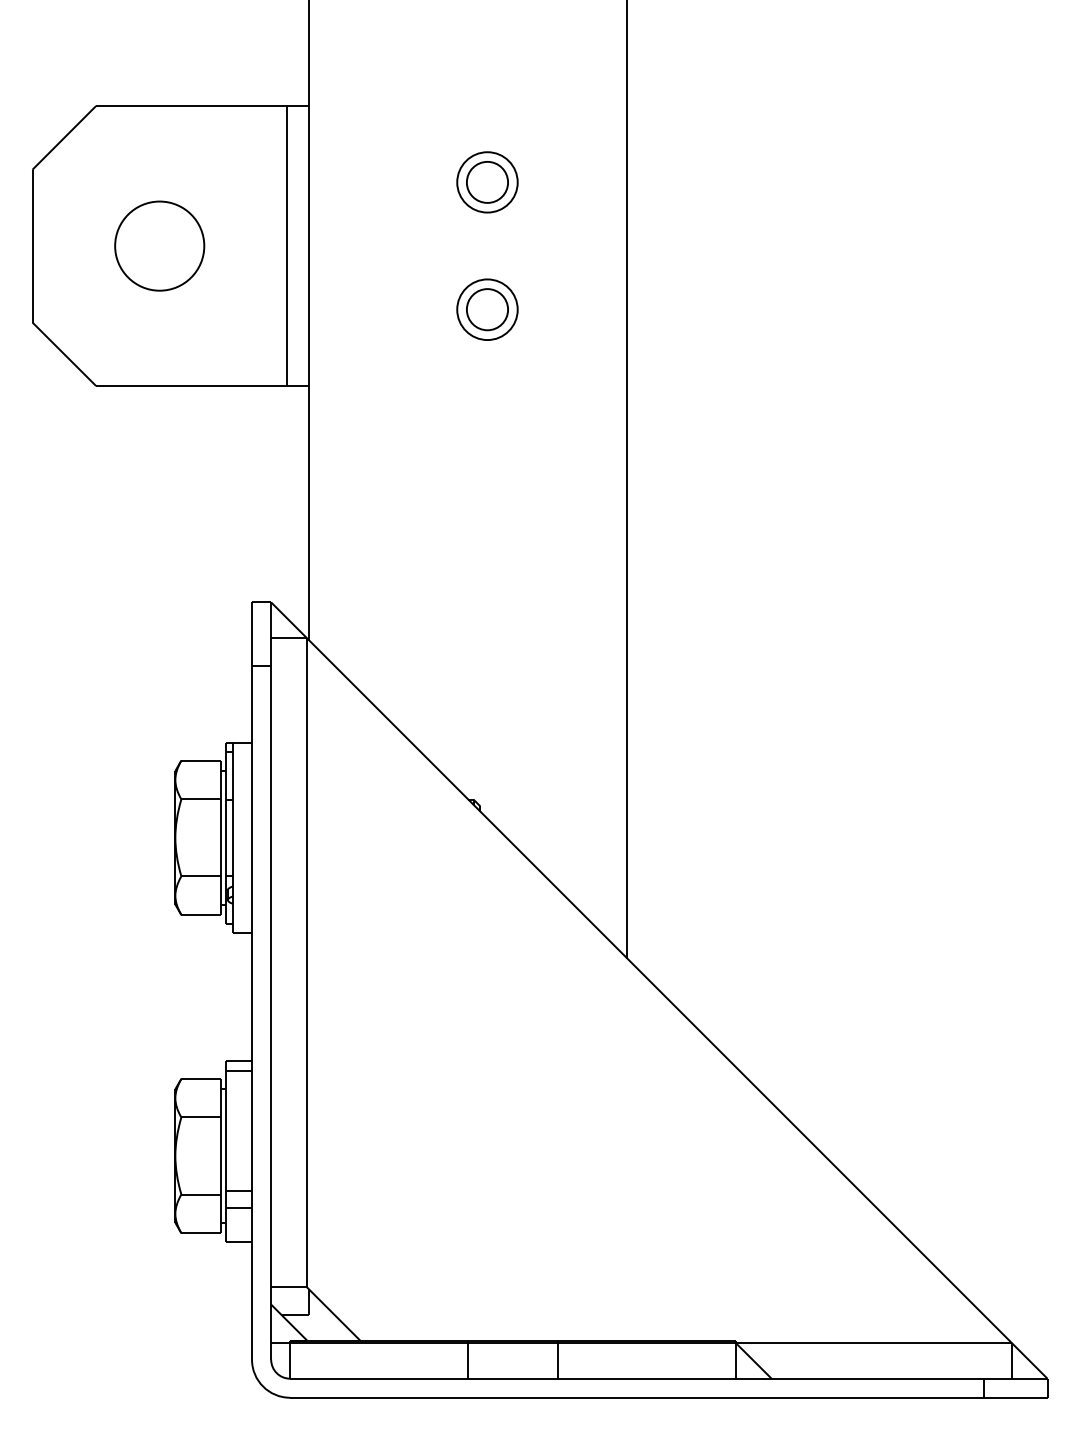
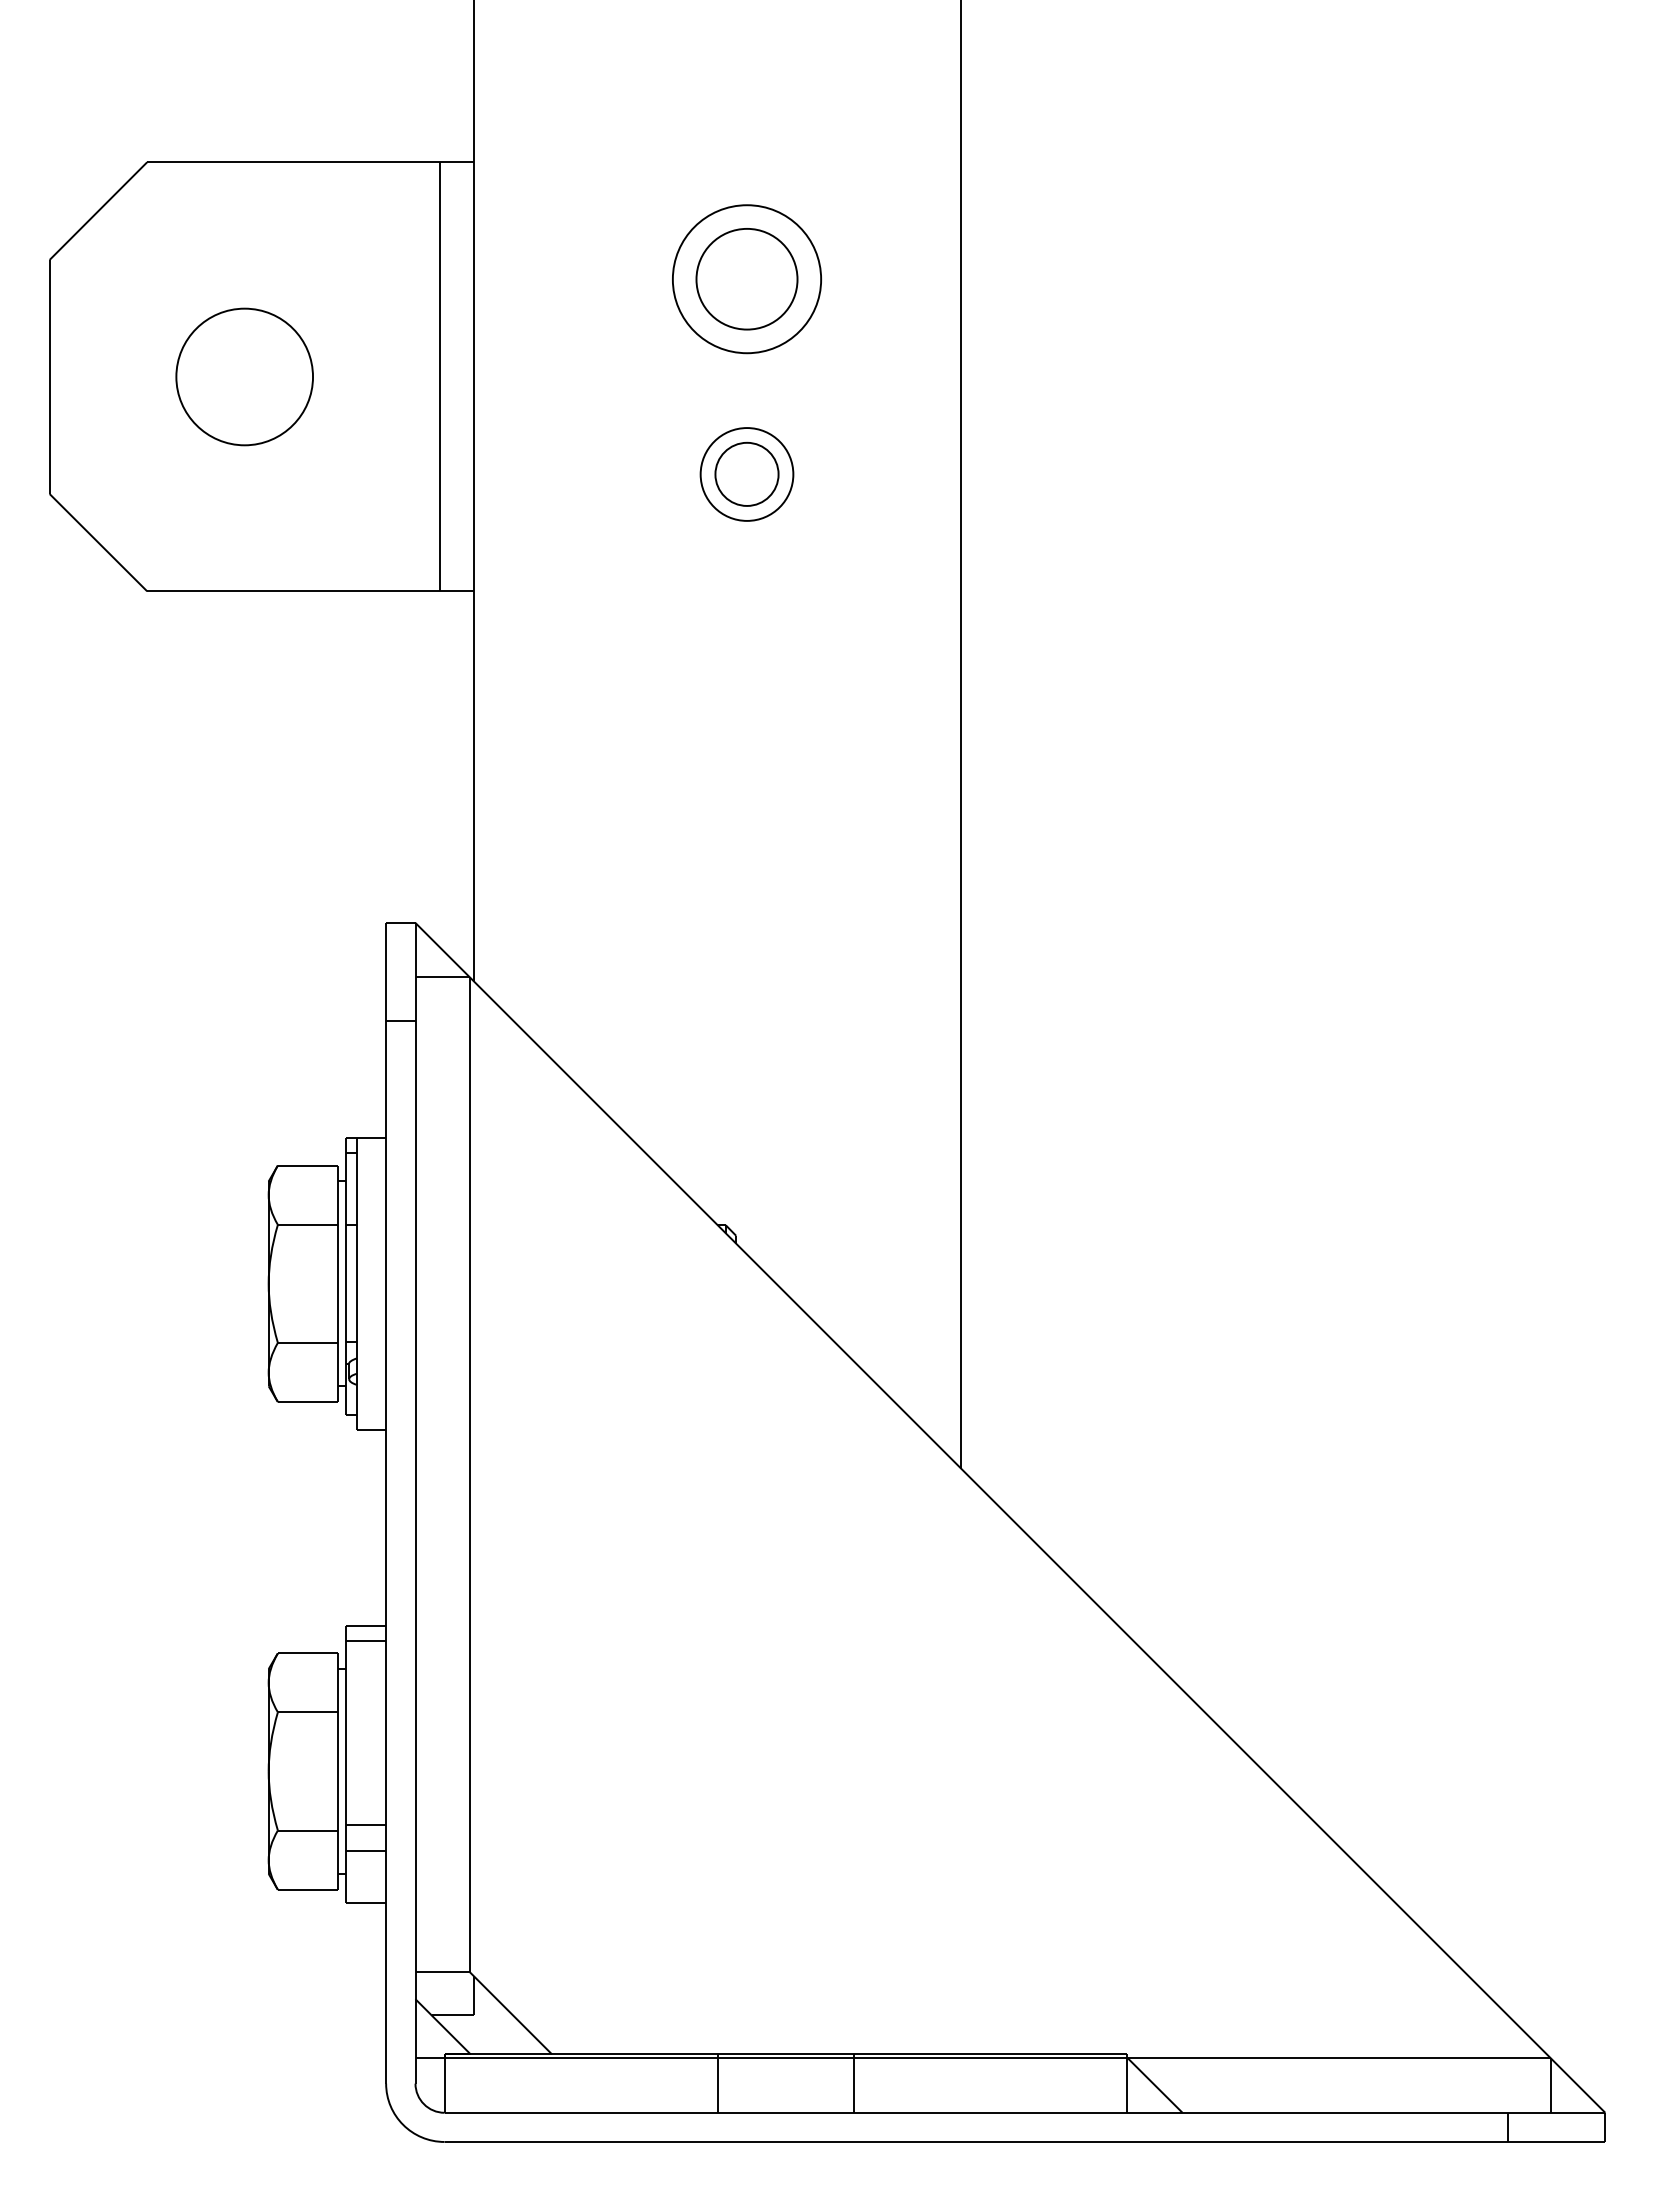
part: (487, 182) -> (747, 279), size x1.6

